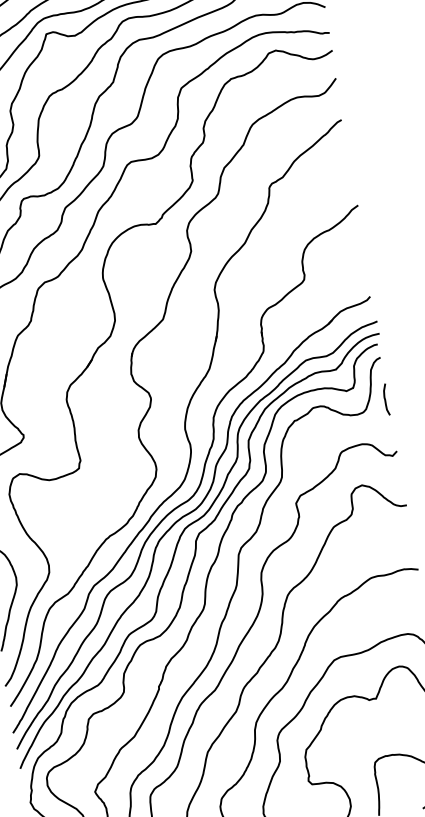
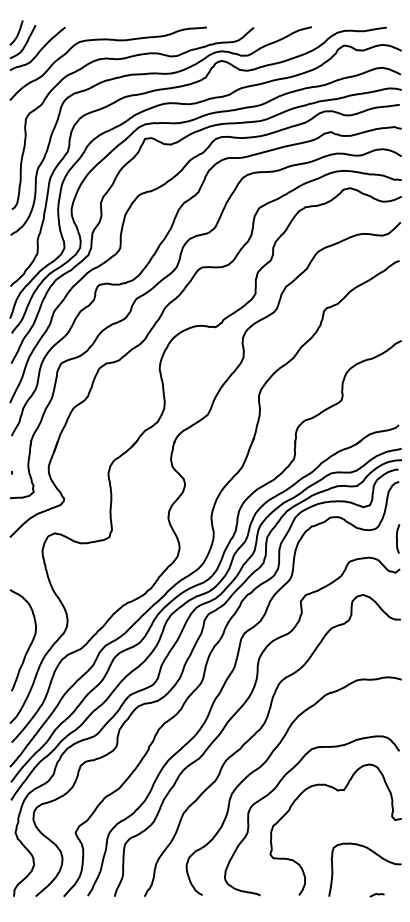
curve: (385, 399) -> (397, 538), moved

